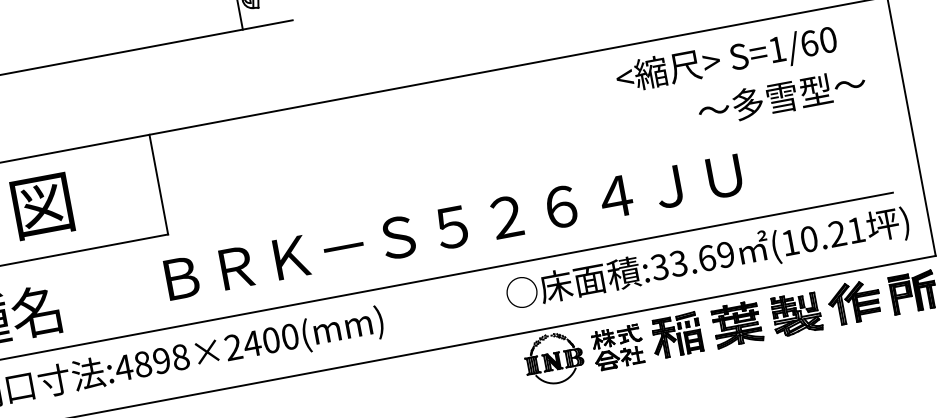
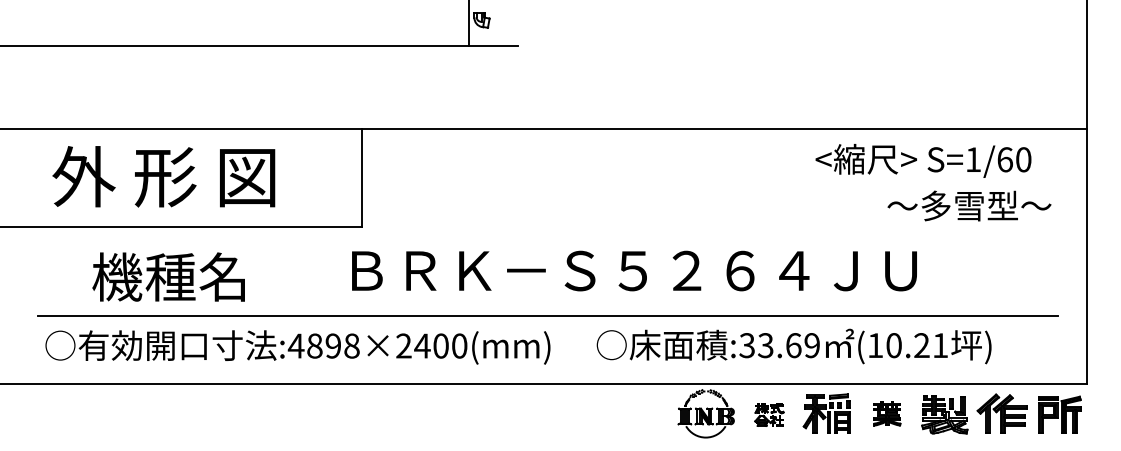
text: (707, 259) -> (793, 346), moved
part: (738, 323) -> (887, 413), size x0.6
part: (618, 347) -> (769, 414), size x0.6

